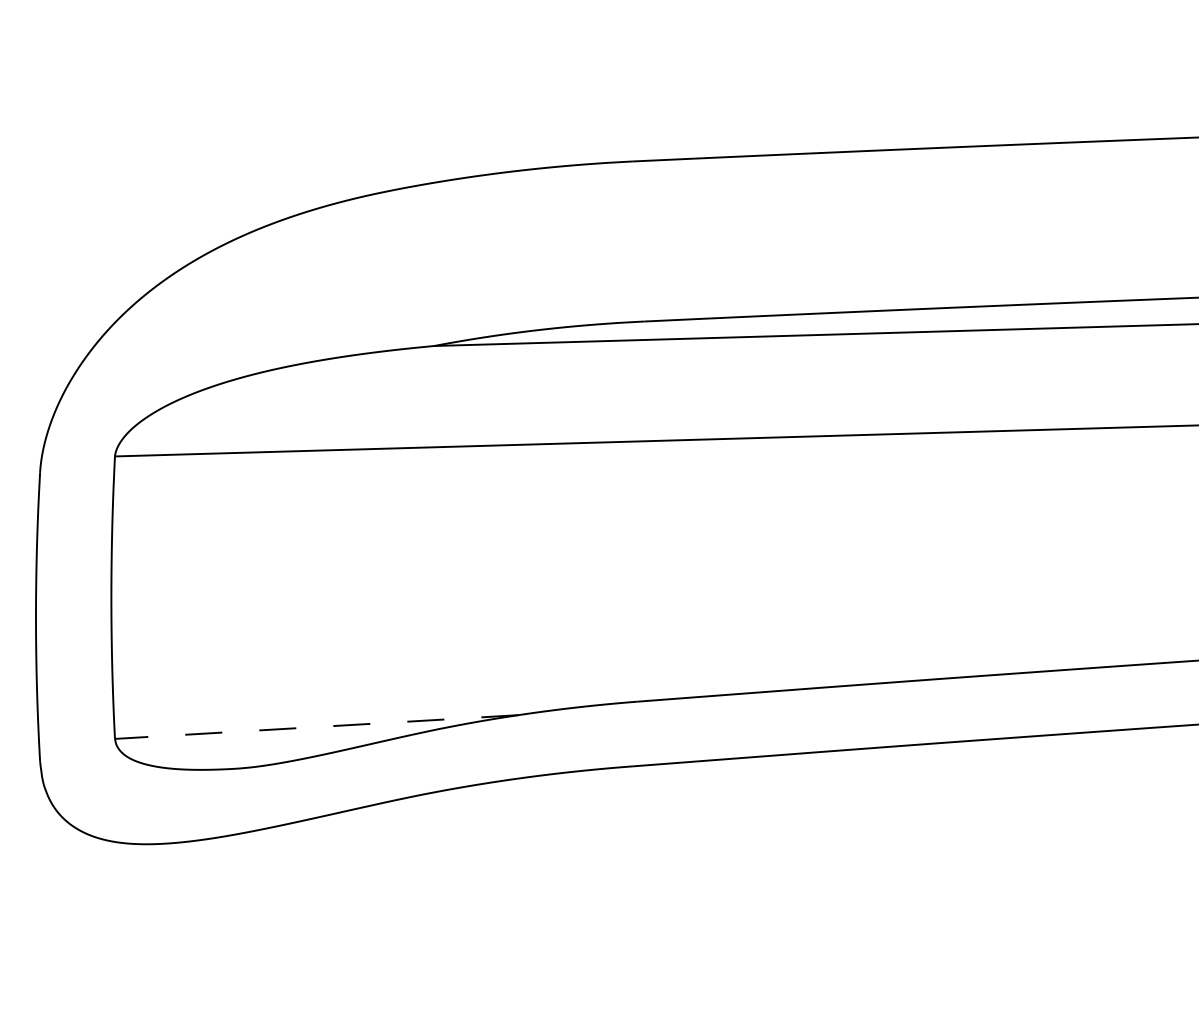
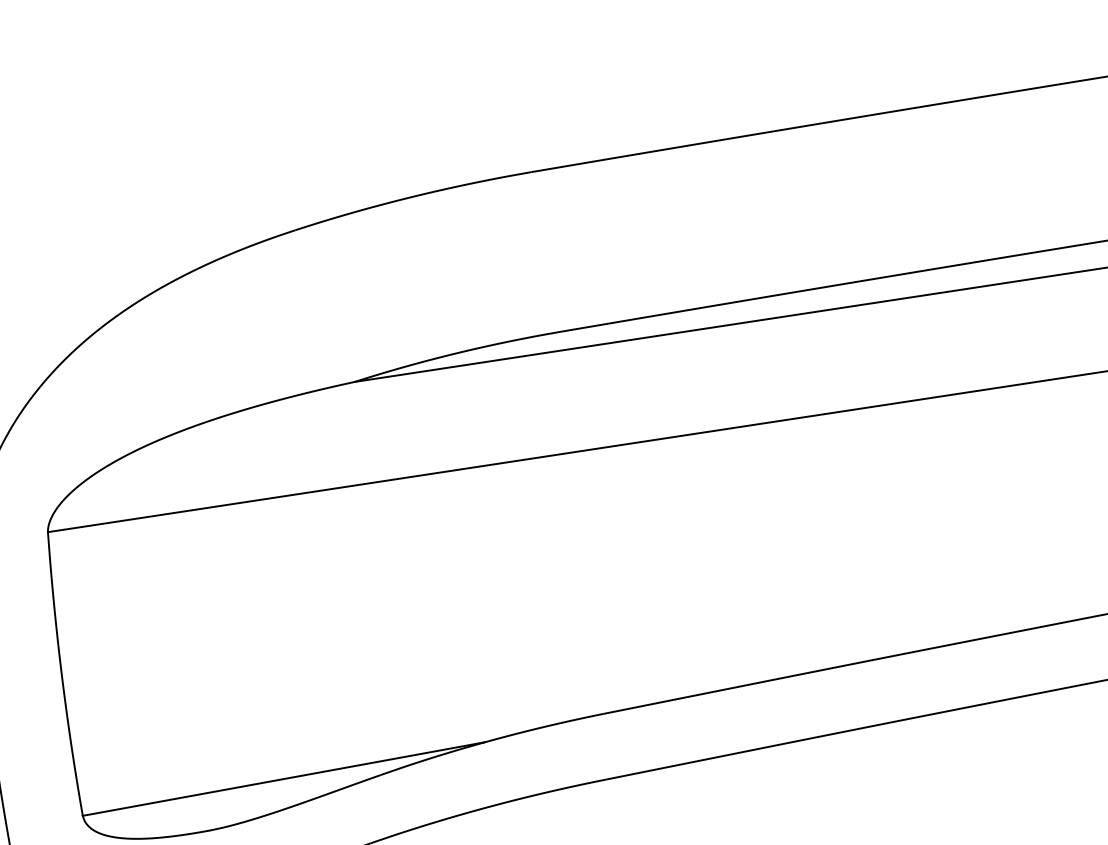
line: (316, 727) -> (283, 779), dashed -> solid

